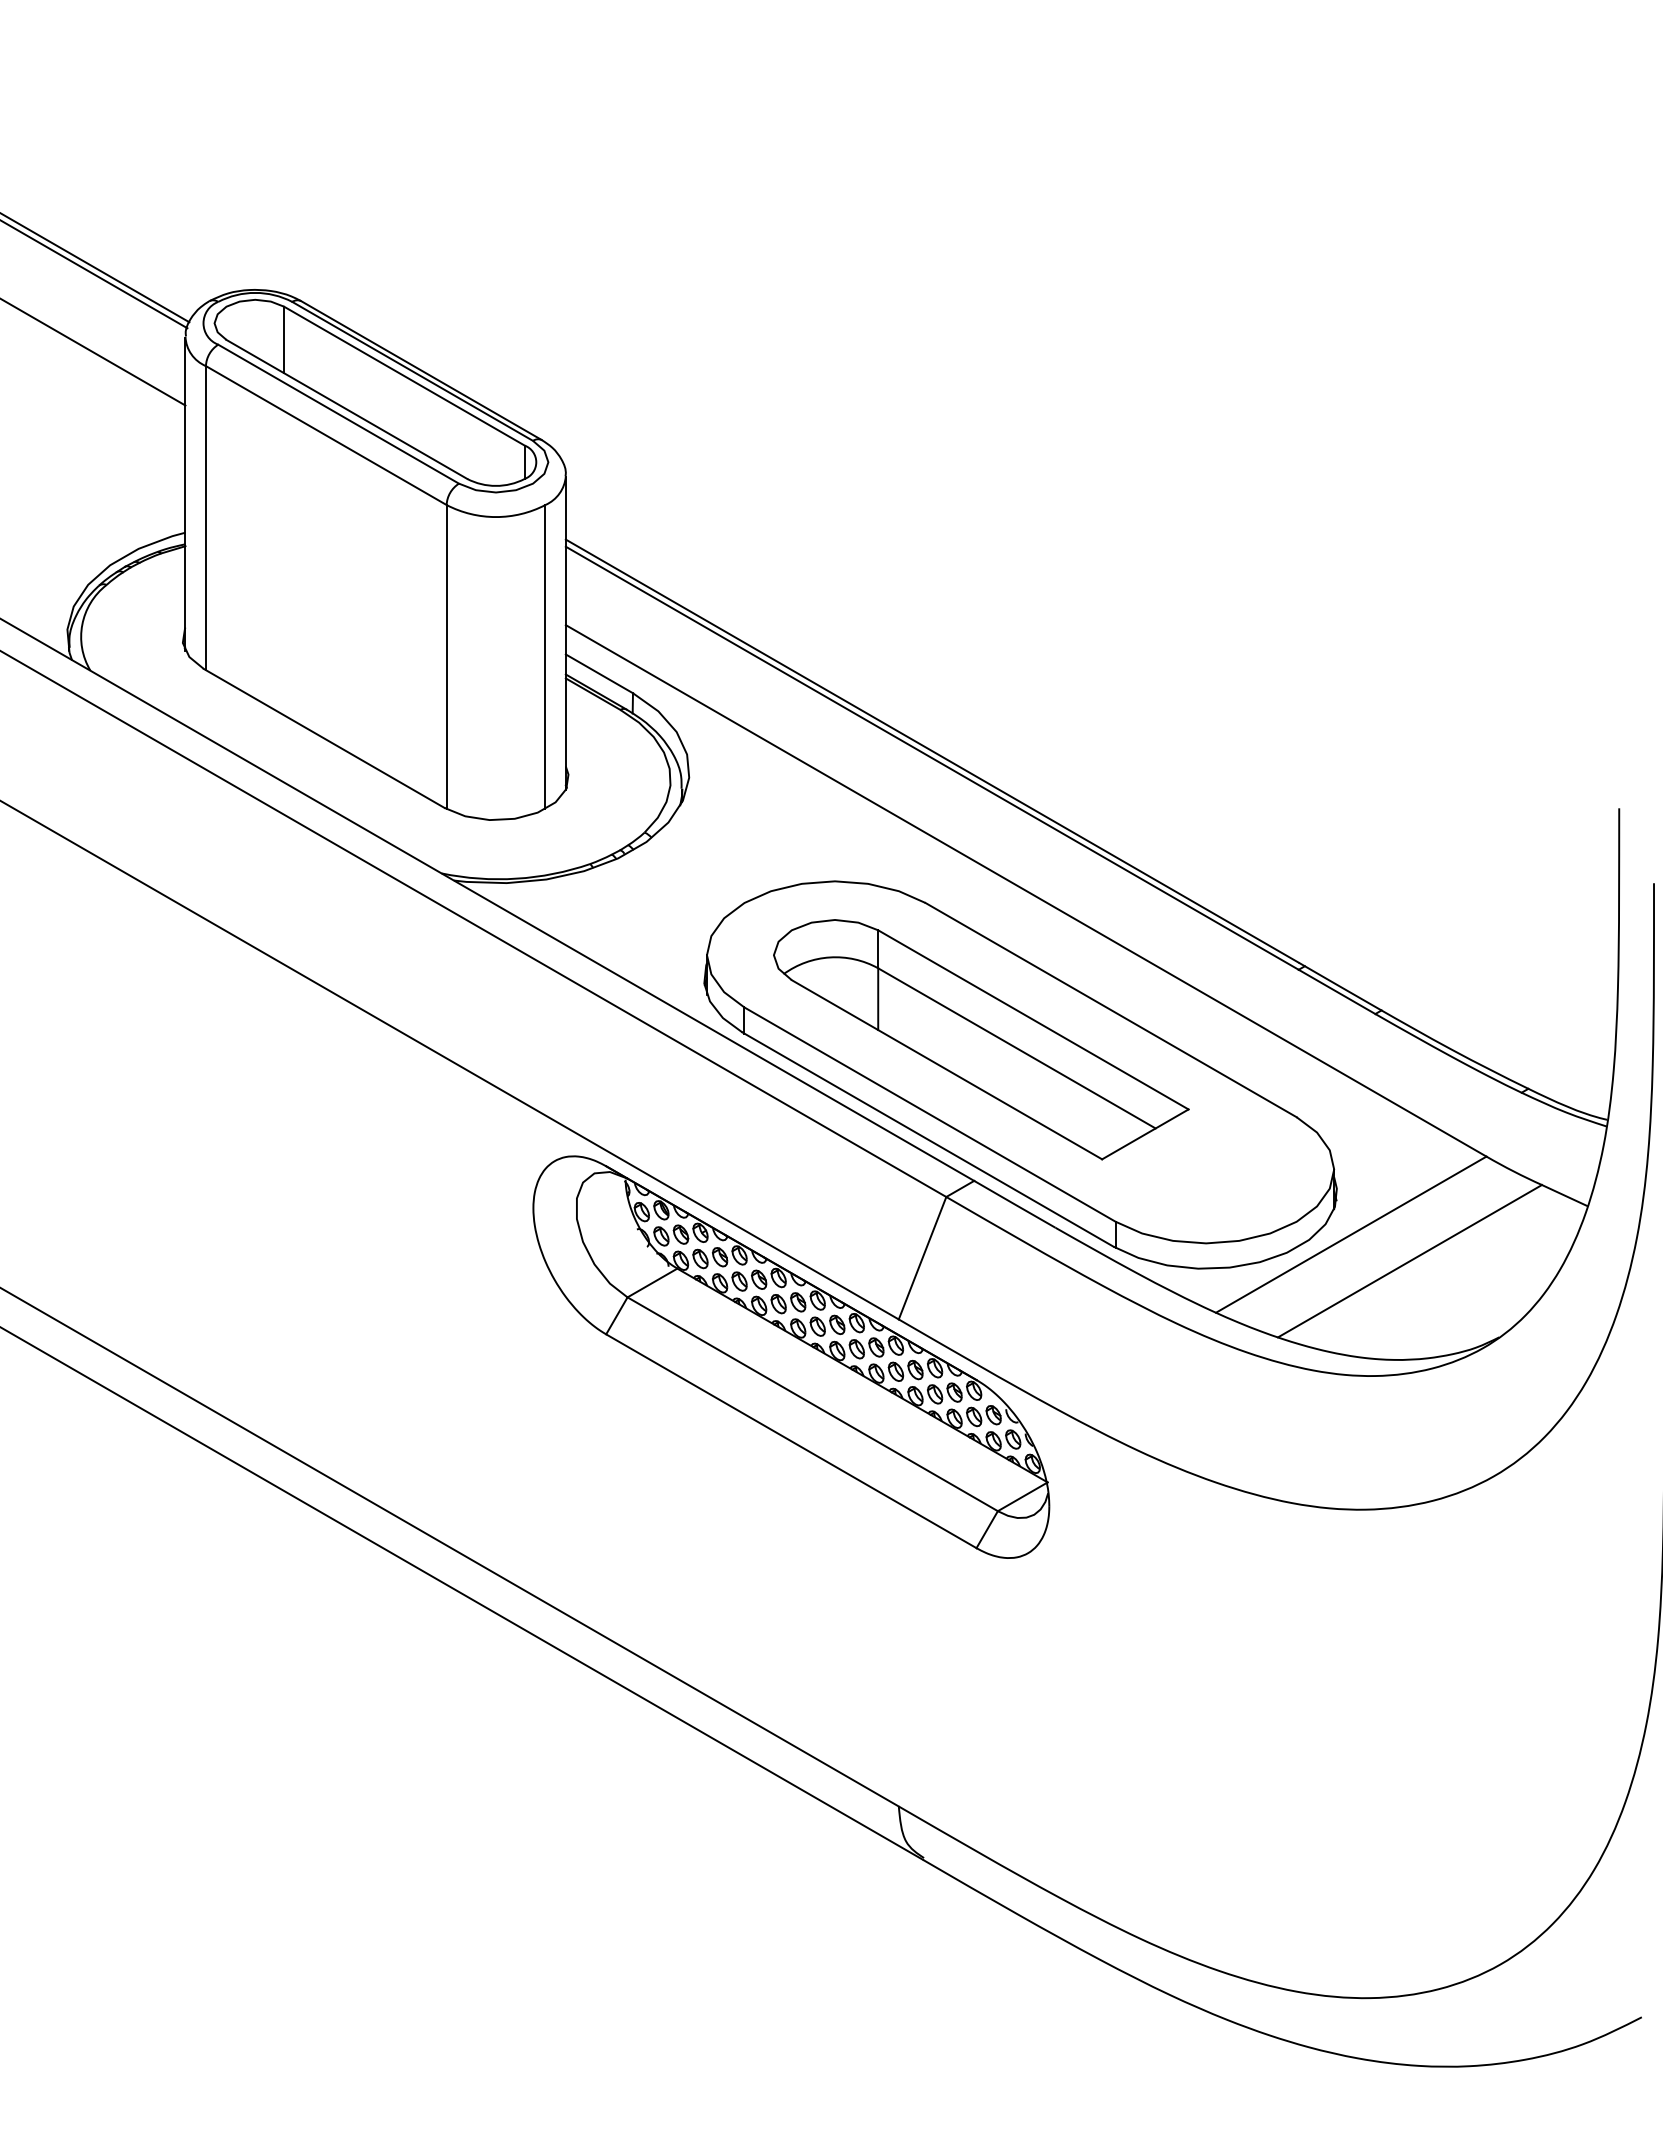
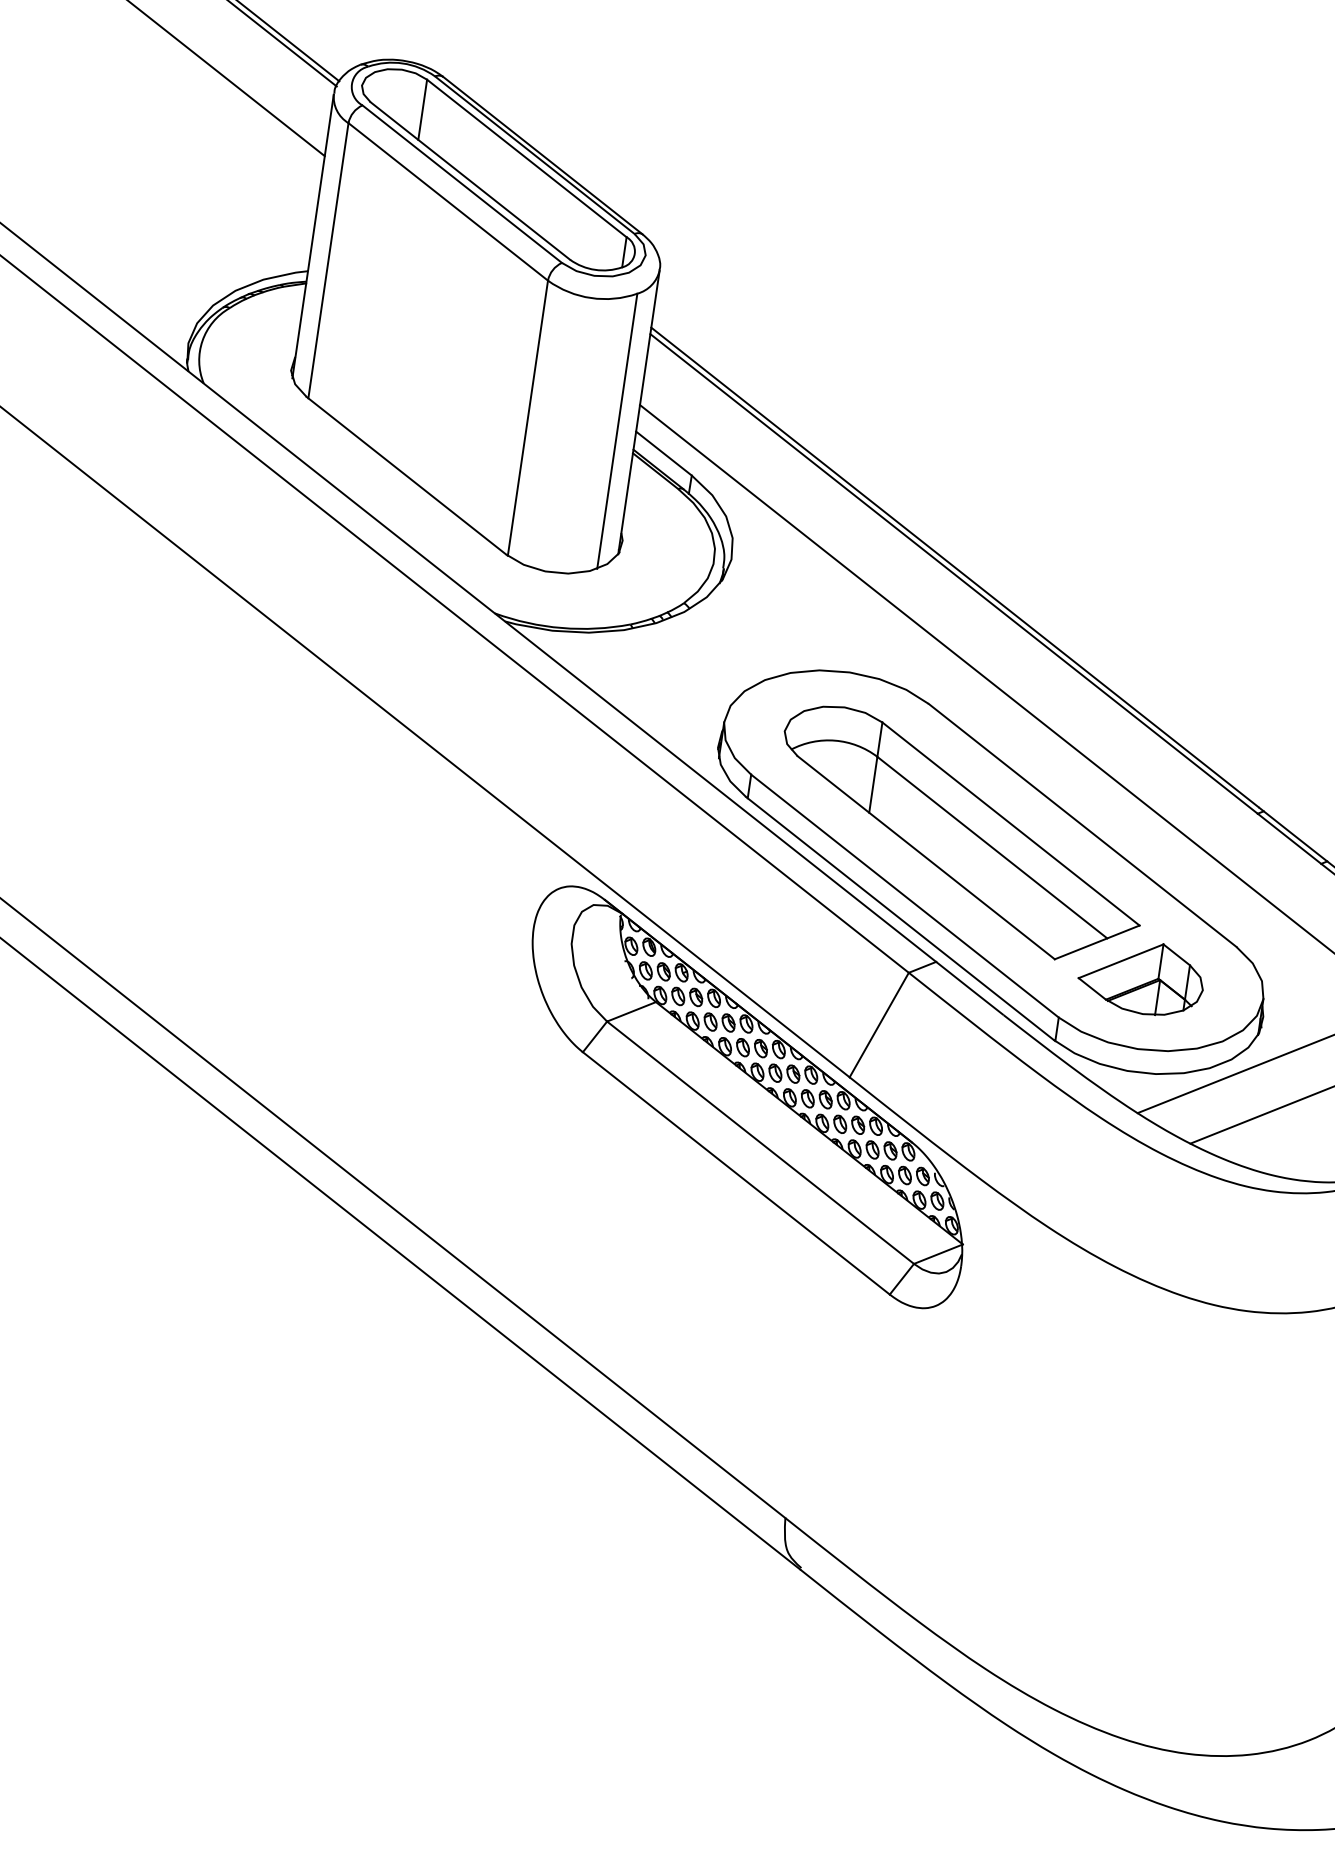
part: (1198, 1165) -> (1141, 977), added

